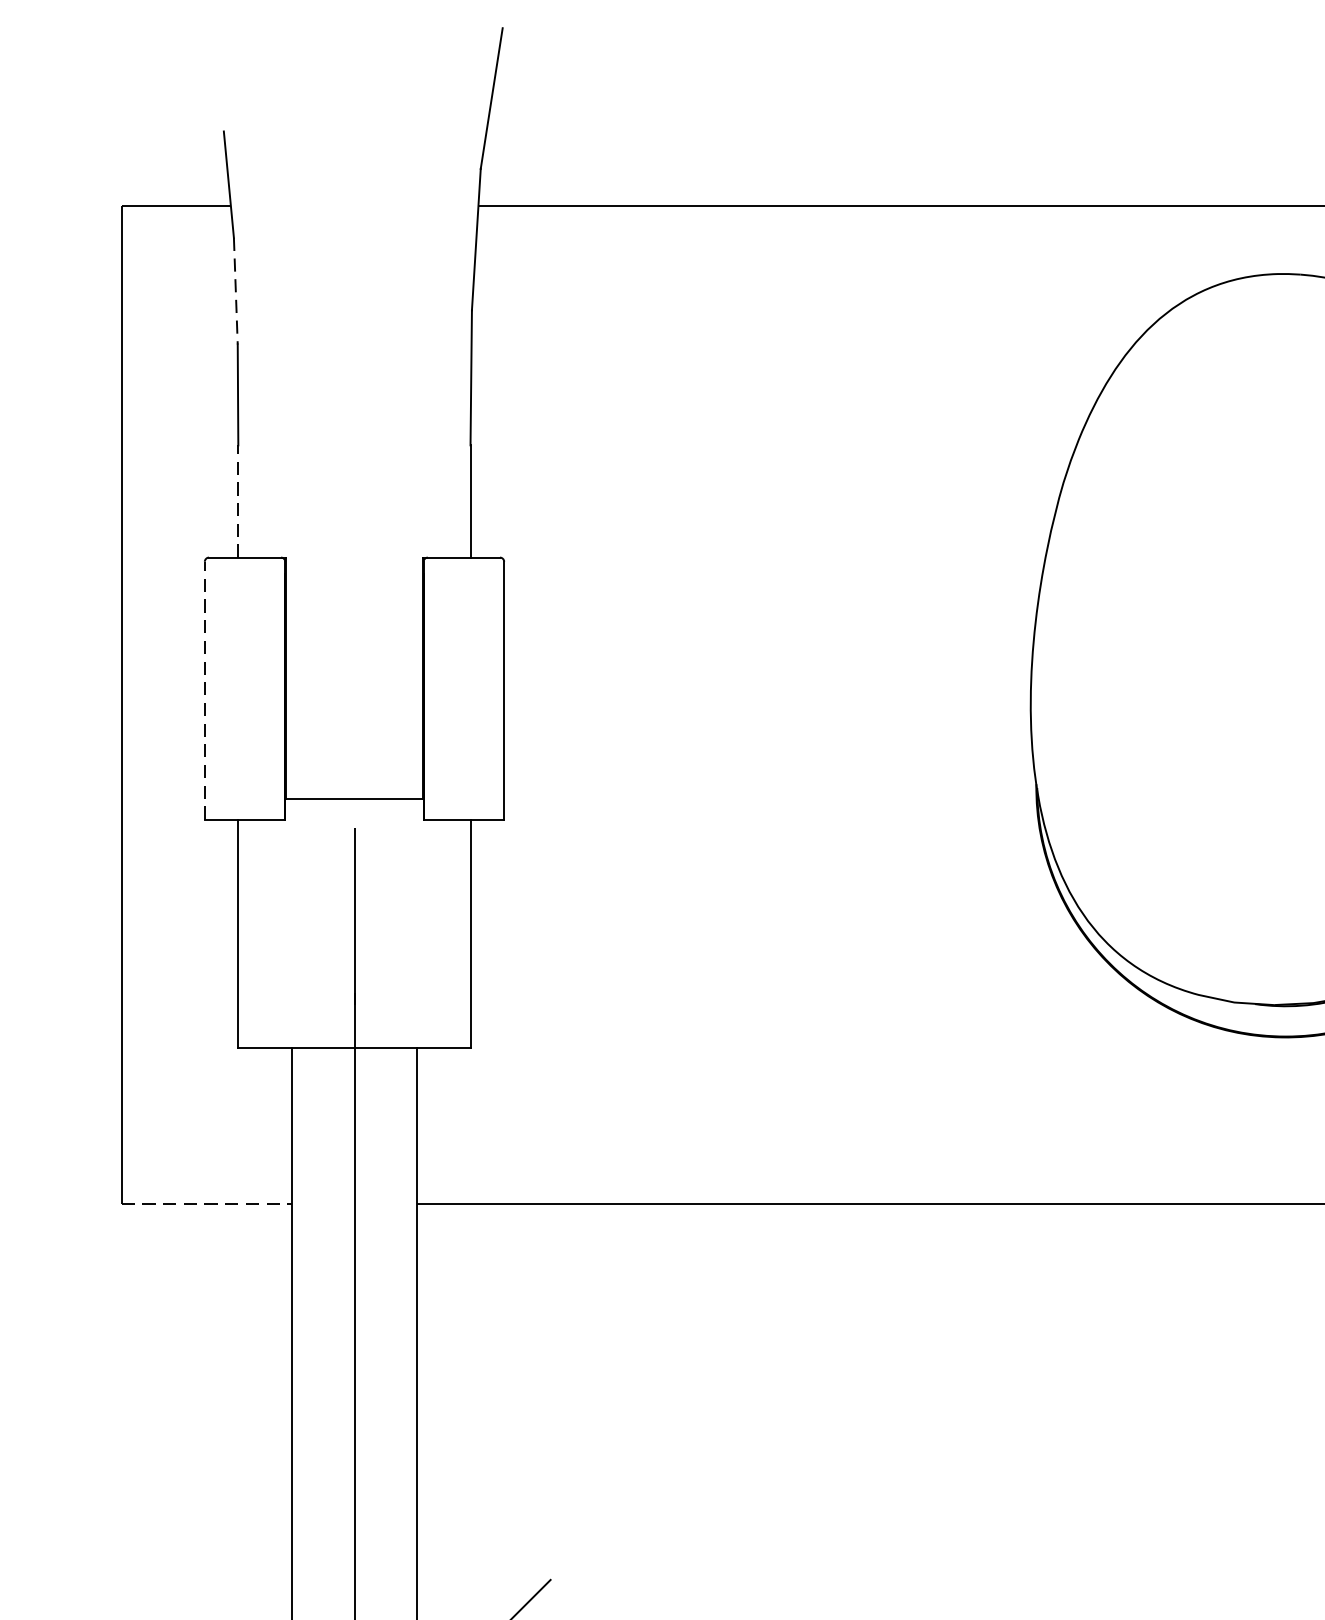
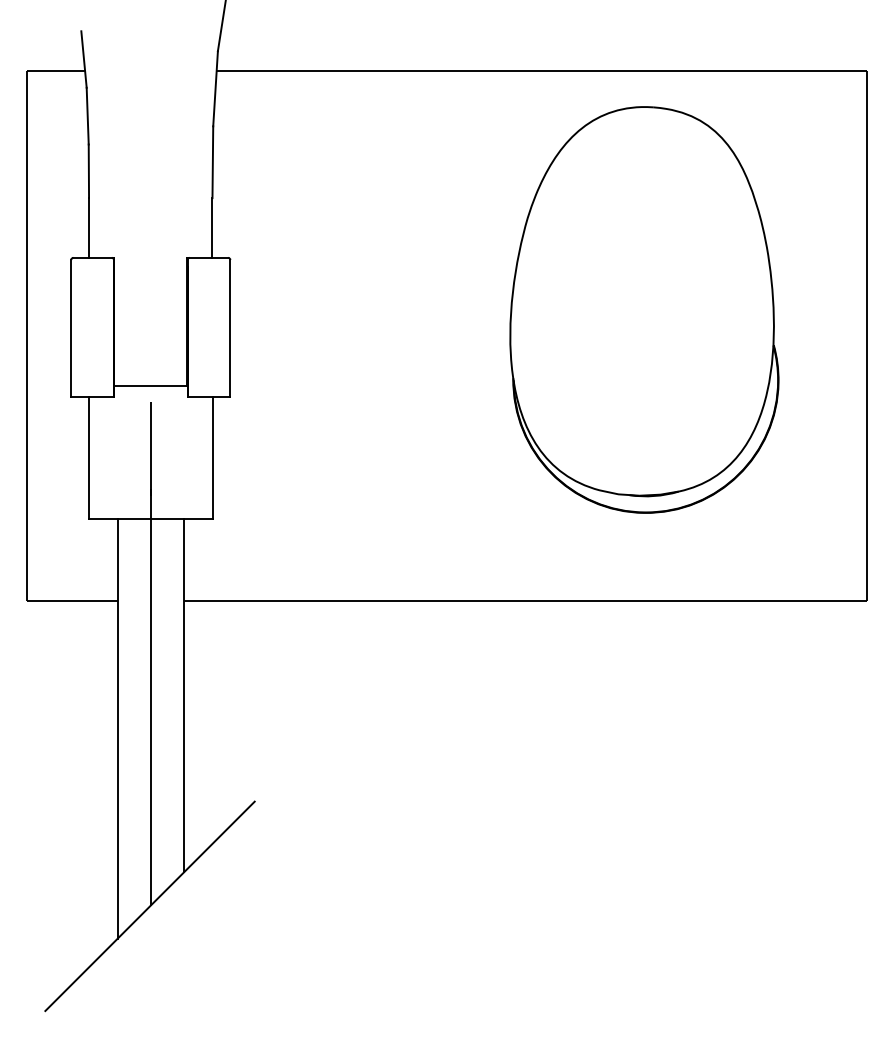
line: (235, 291) -> (87, 116), dashed -> solid
line: (239, 500) -> (89, 227), dashed -> solid
line: (205, 690) -> (71, 328), dashed -> solid
line: (207, 1204) -> (72, 601), dashed -> solid

